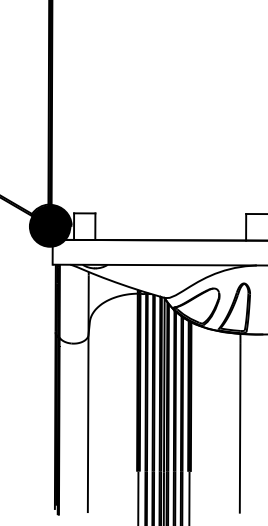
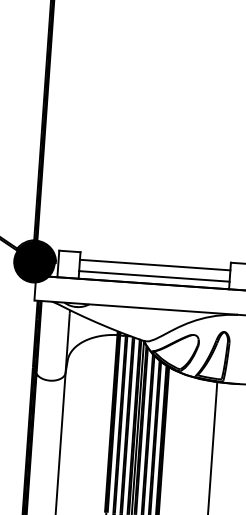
line: (170, 221) -> (154, 265), added
line: (170, 232) -> (154, 276), added

